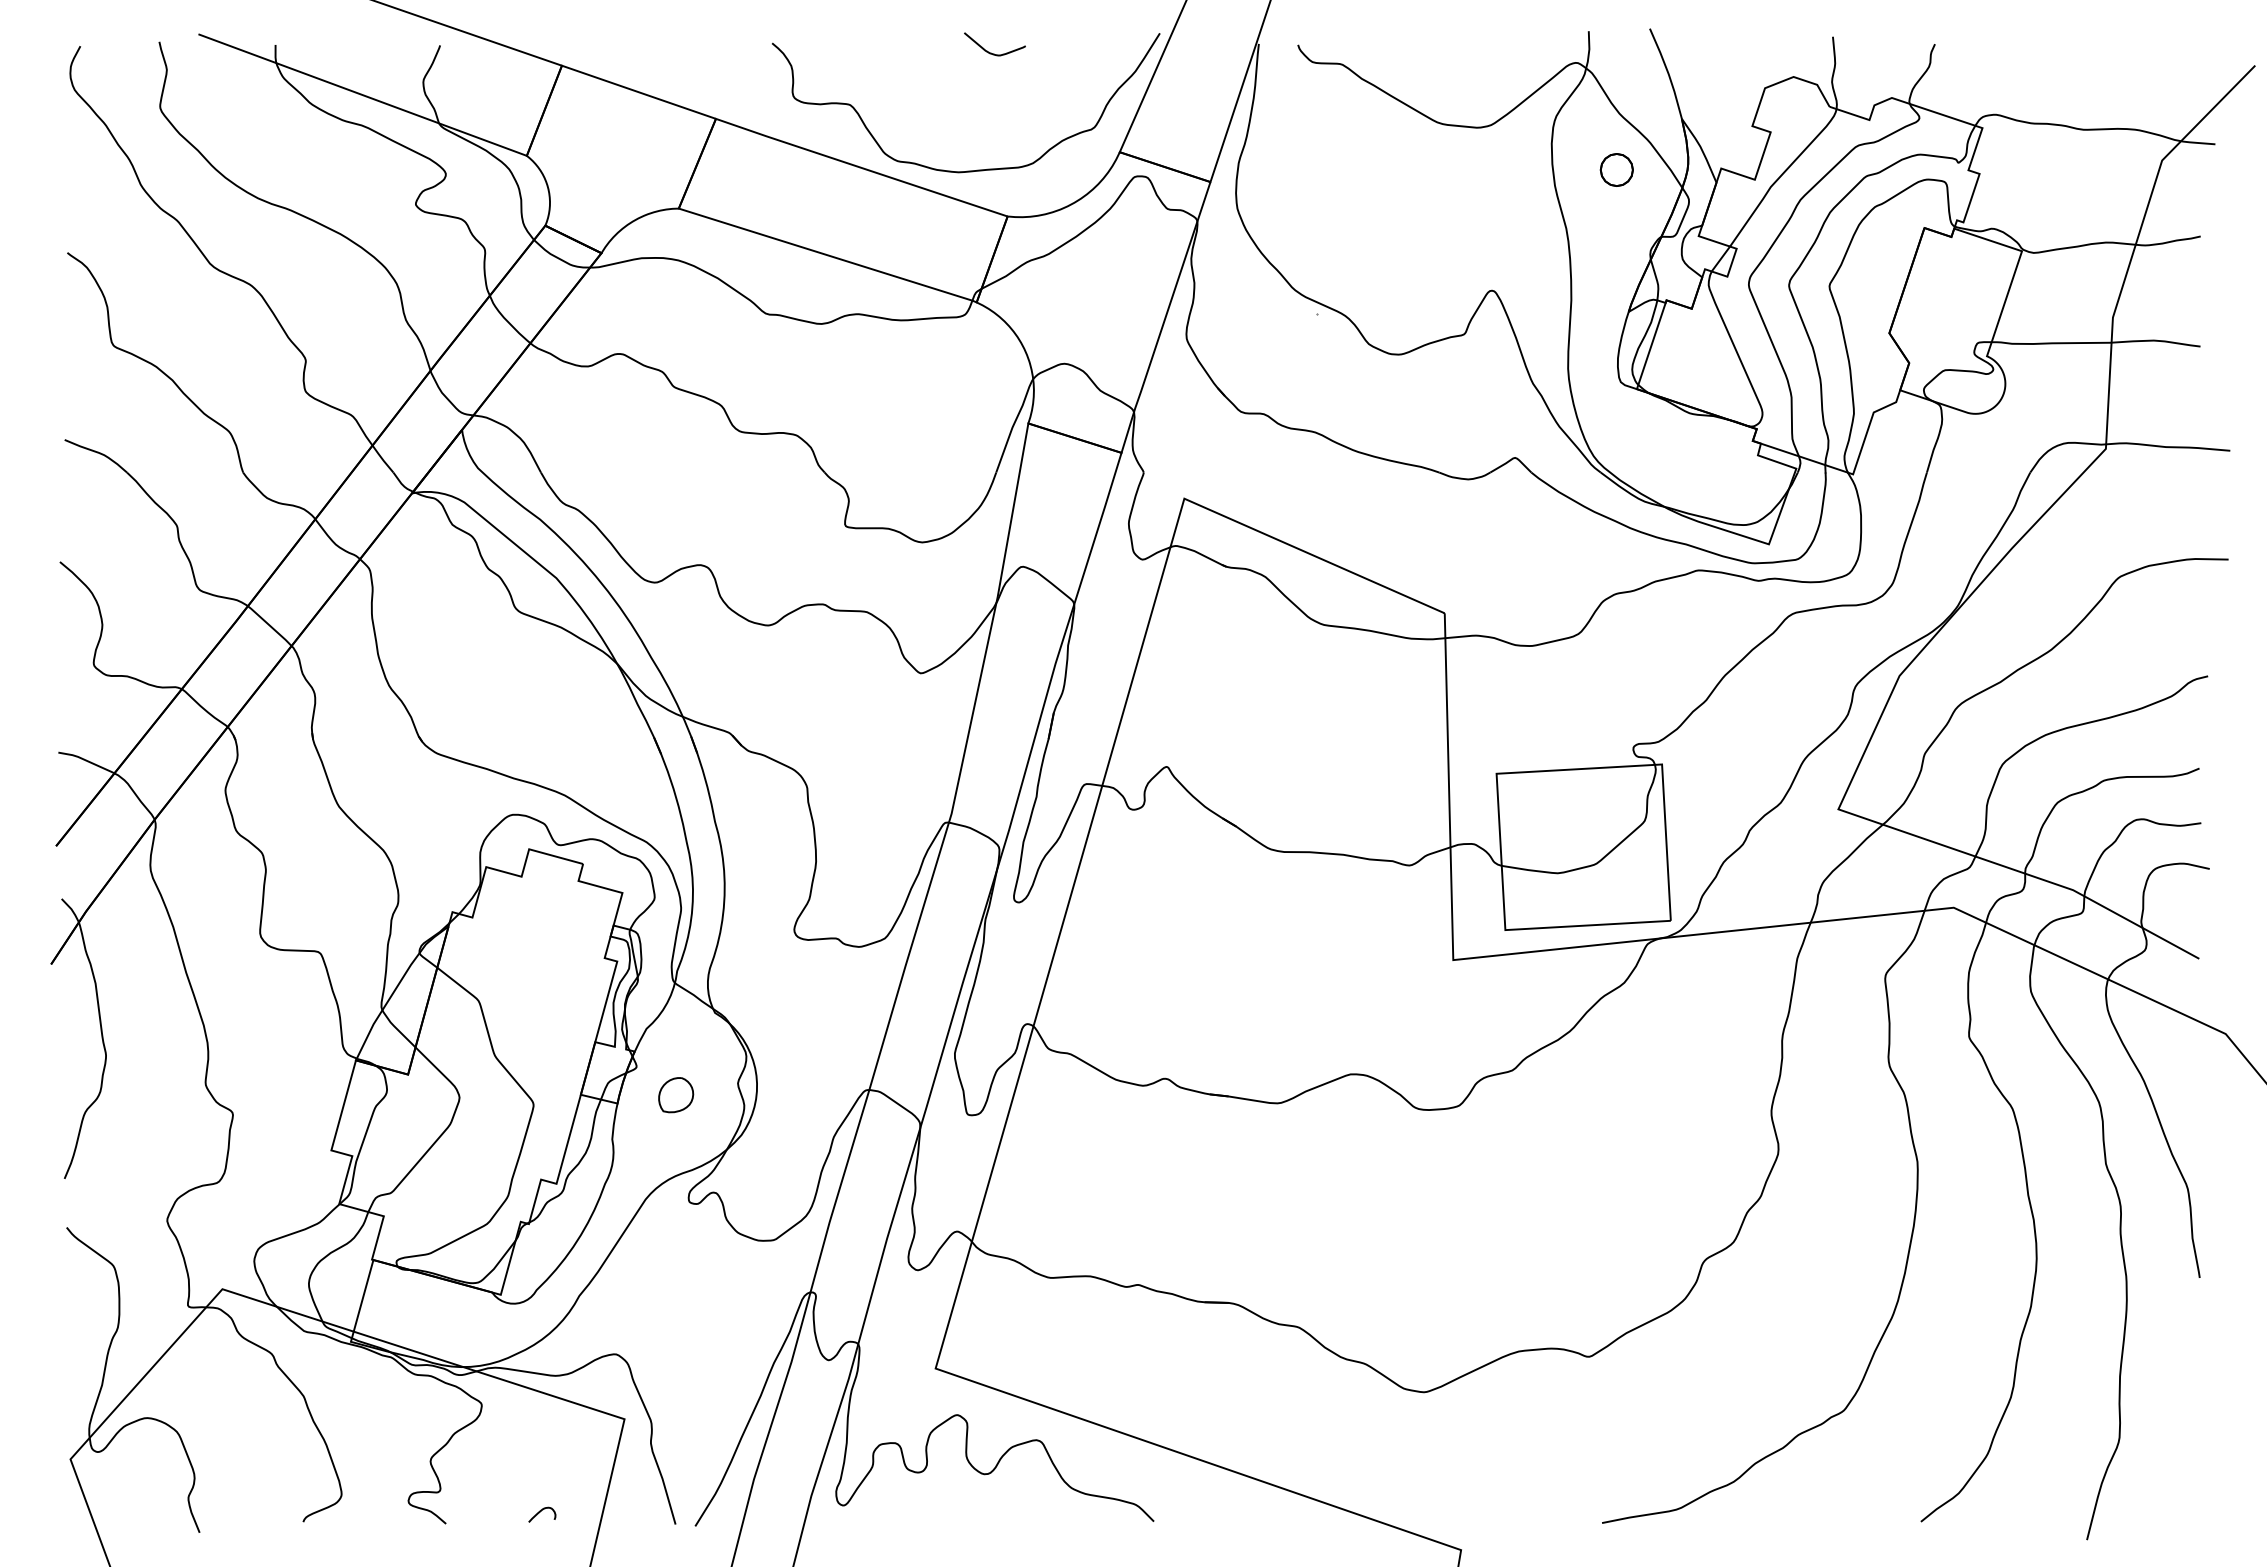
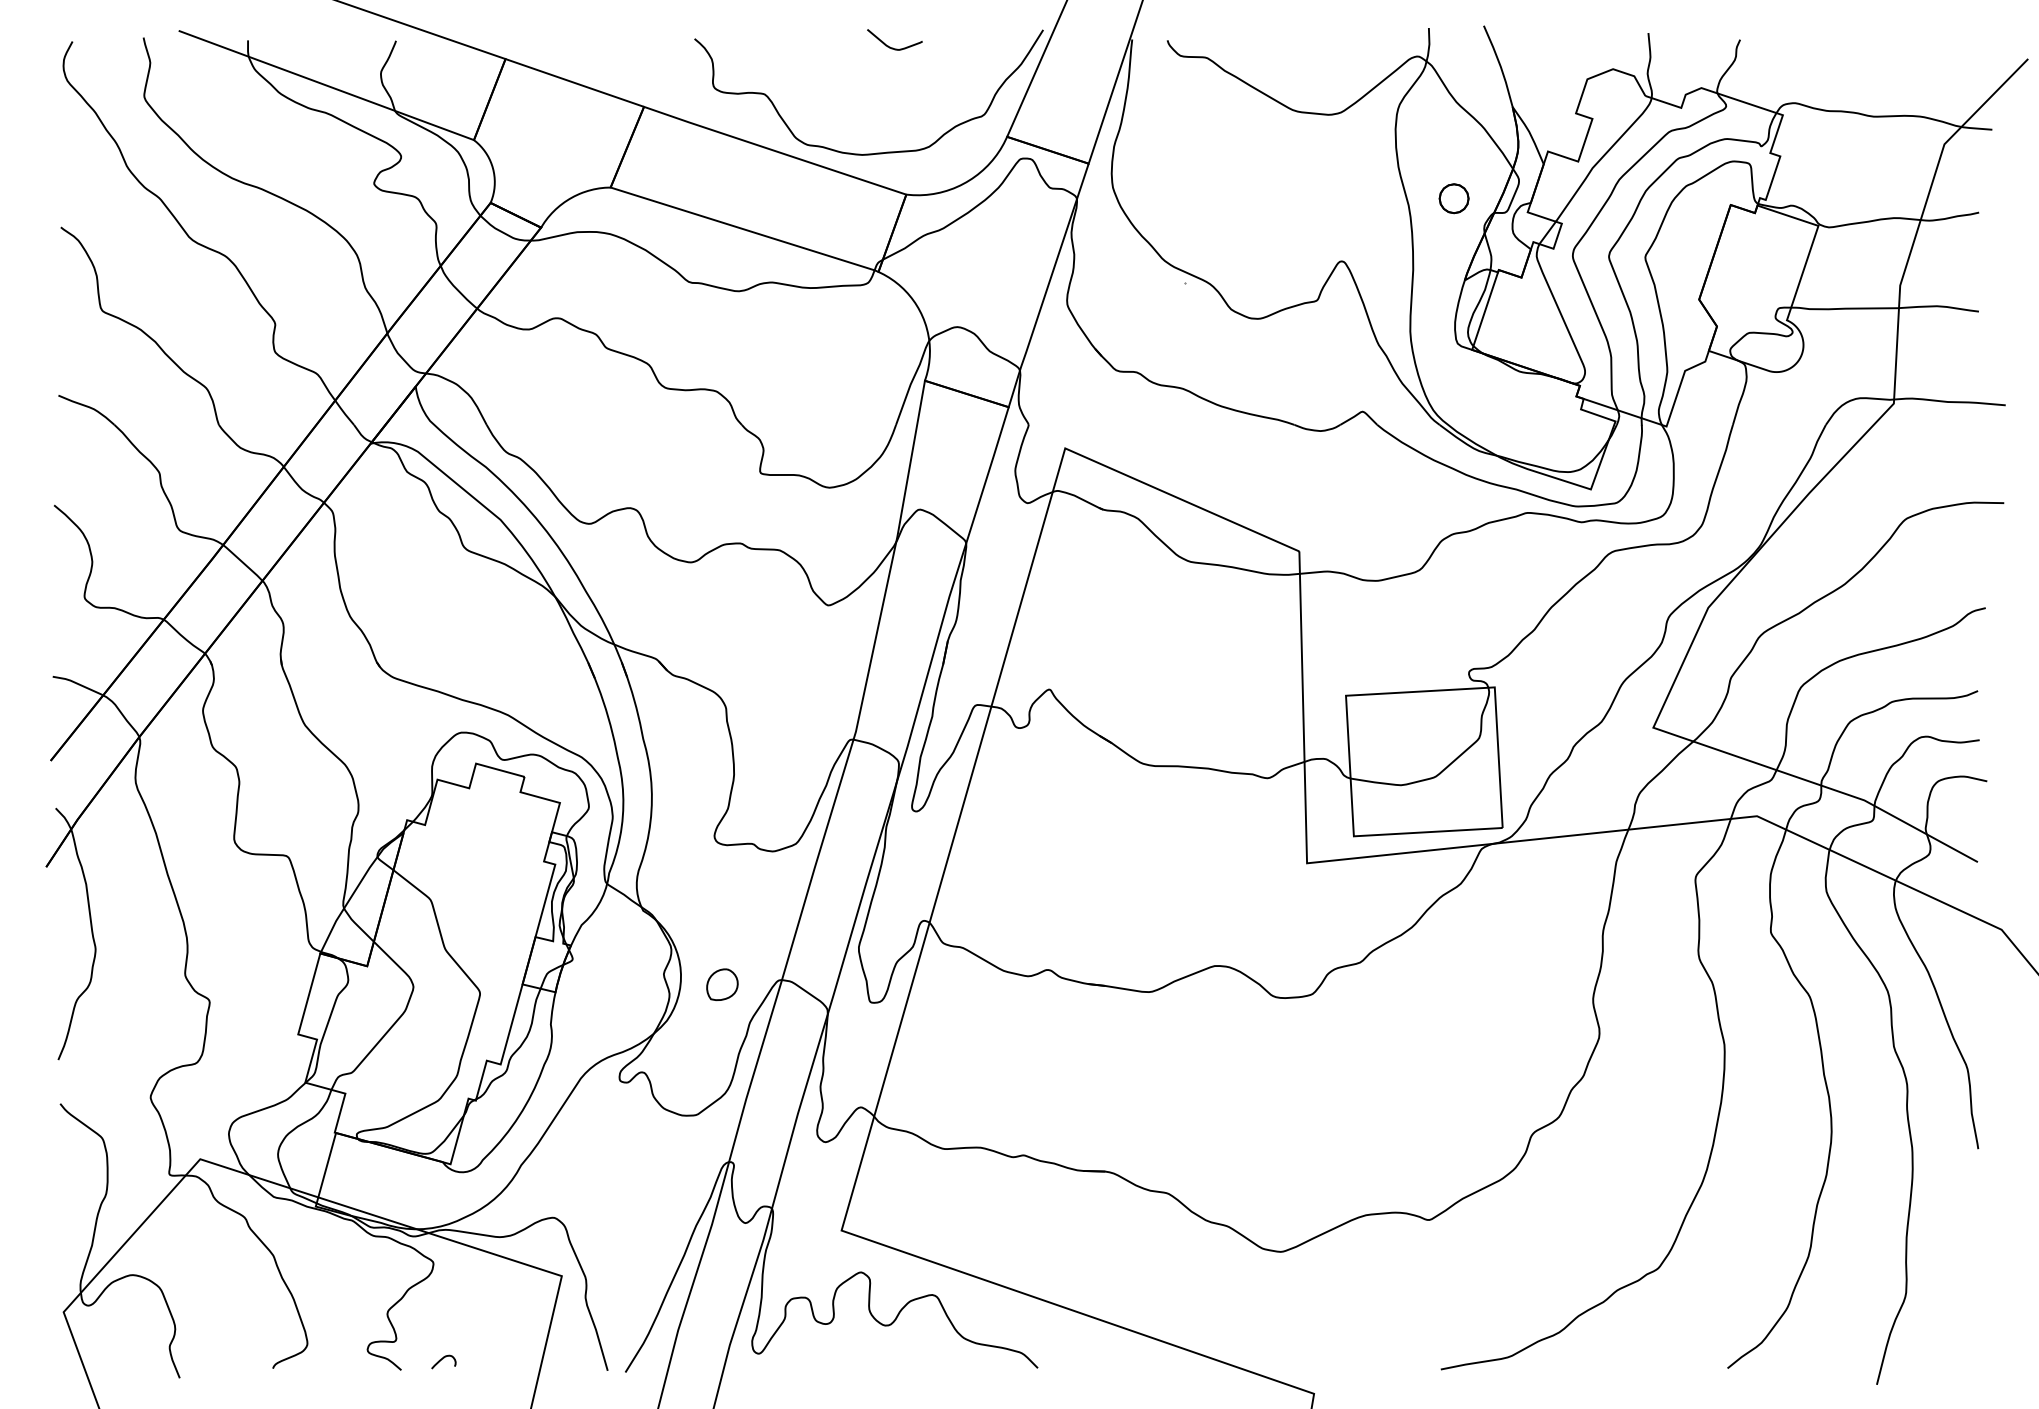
part: (1616, 169) -> (1453, 198), moved
part: (676, 1095) -> (722, 985), moved
curve: (540, 1512) -> (442, 1360), moved

